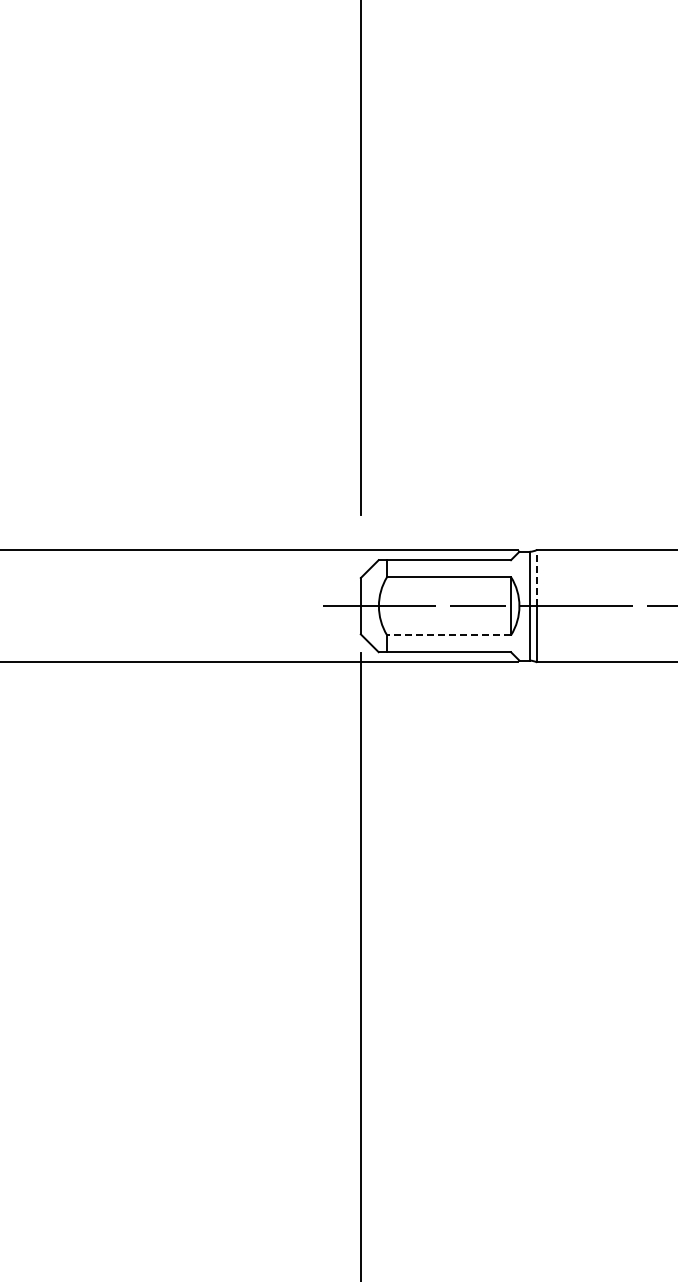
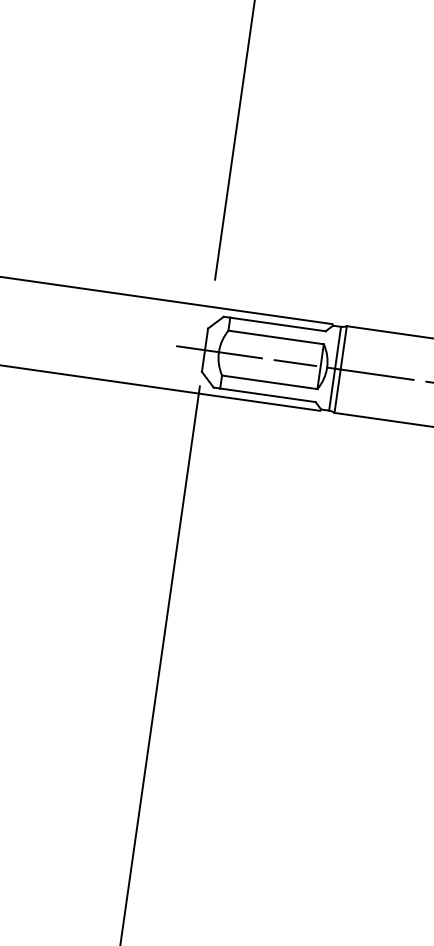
line: (537, 577) -> (344, 347), dashed -> solid
line: (449, 635) -> (270, 382), dashed -> solid

